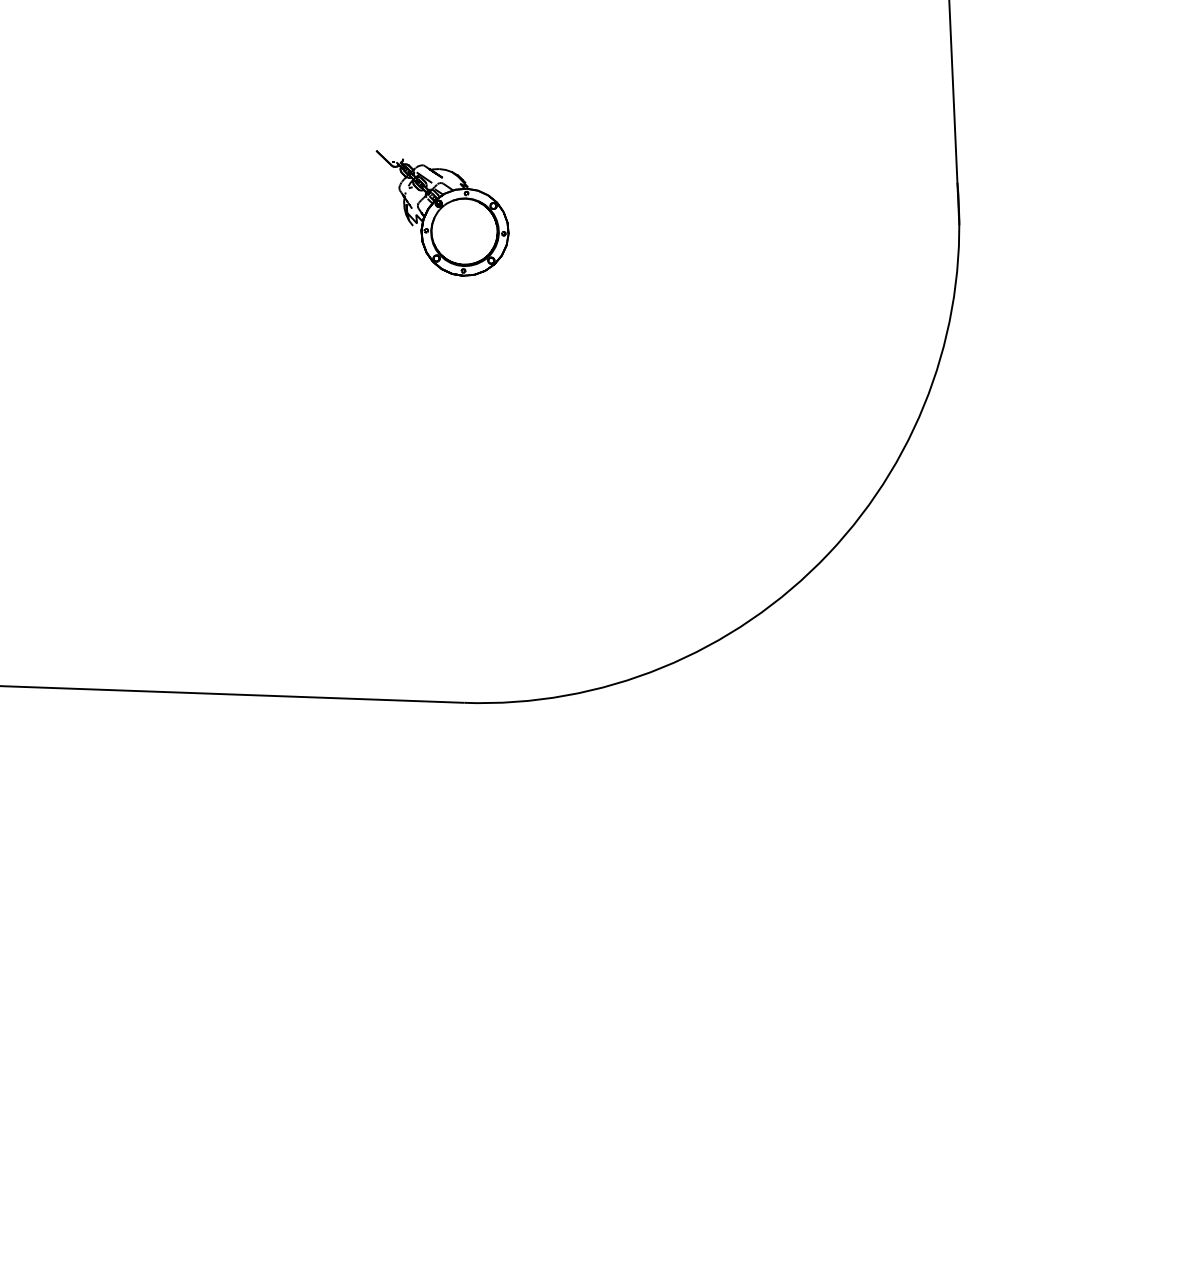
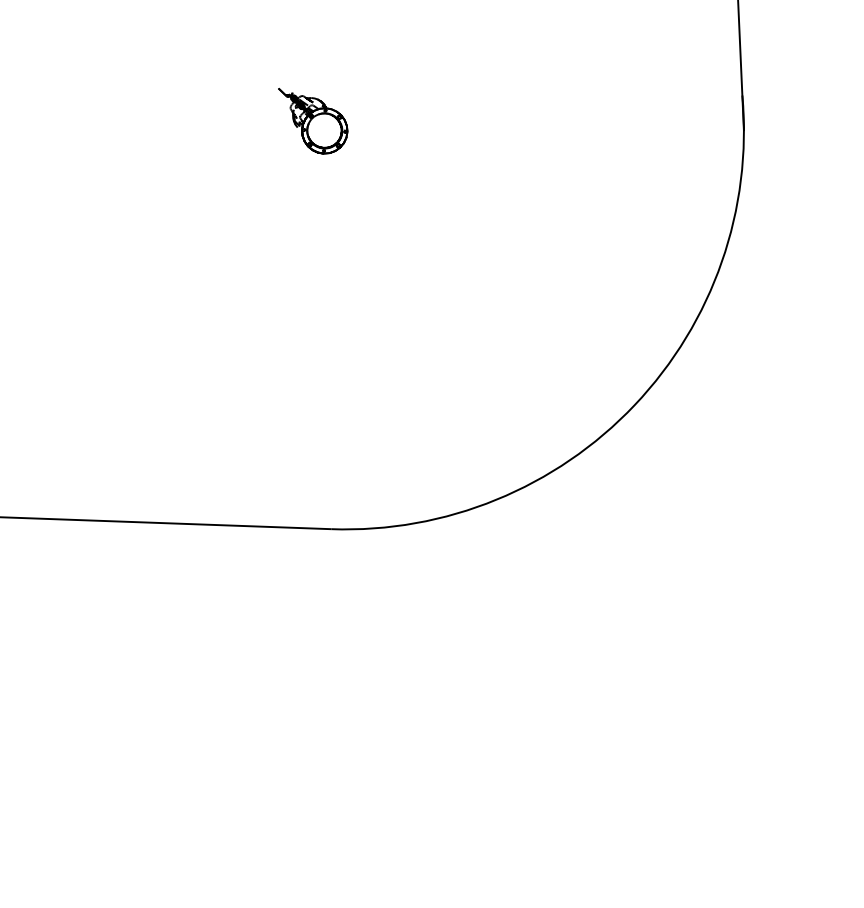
part: (442, 213) -> (313, 121), size x0.62

